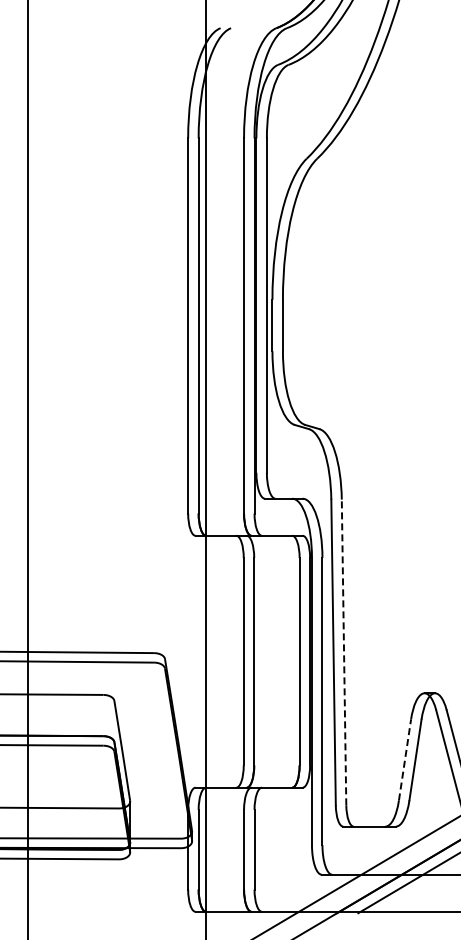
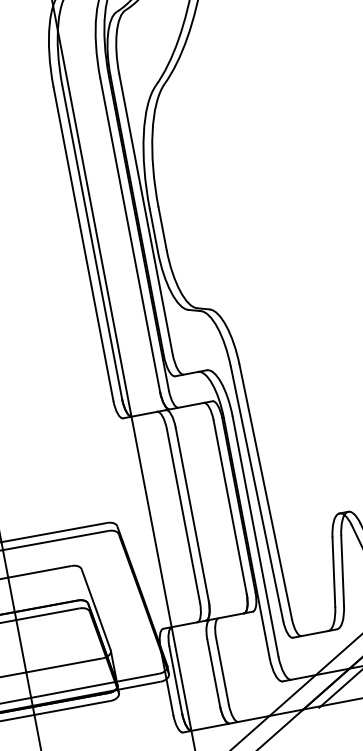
line: (344, 652) -> (266, 492), dashed -> solid
line: (405, 759) -> (334, 571), dashed -> solid

